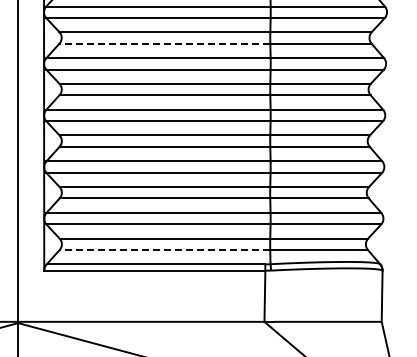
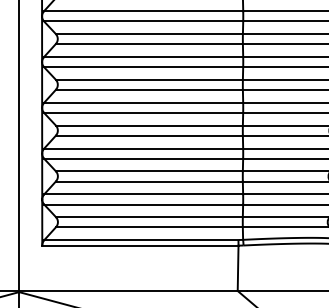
line: (164, 43) -> (148, 43), dashed -> solid
line: (164, 250) -> (148, 227), dashed -> solid

